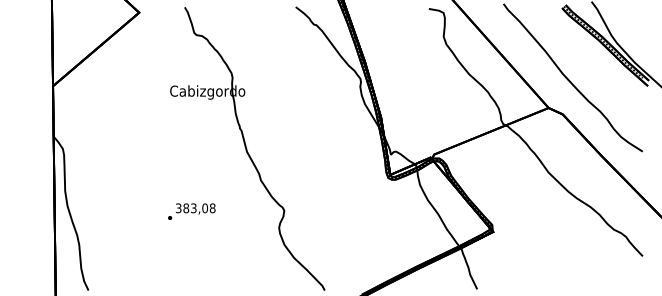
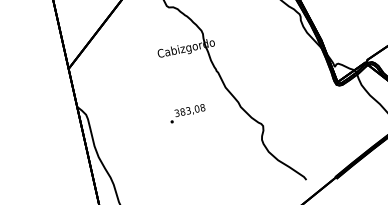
text: (191, 211) -> (187, 113), moved

